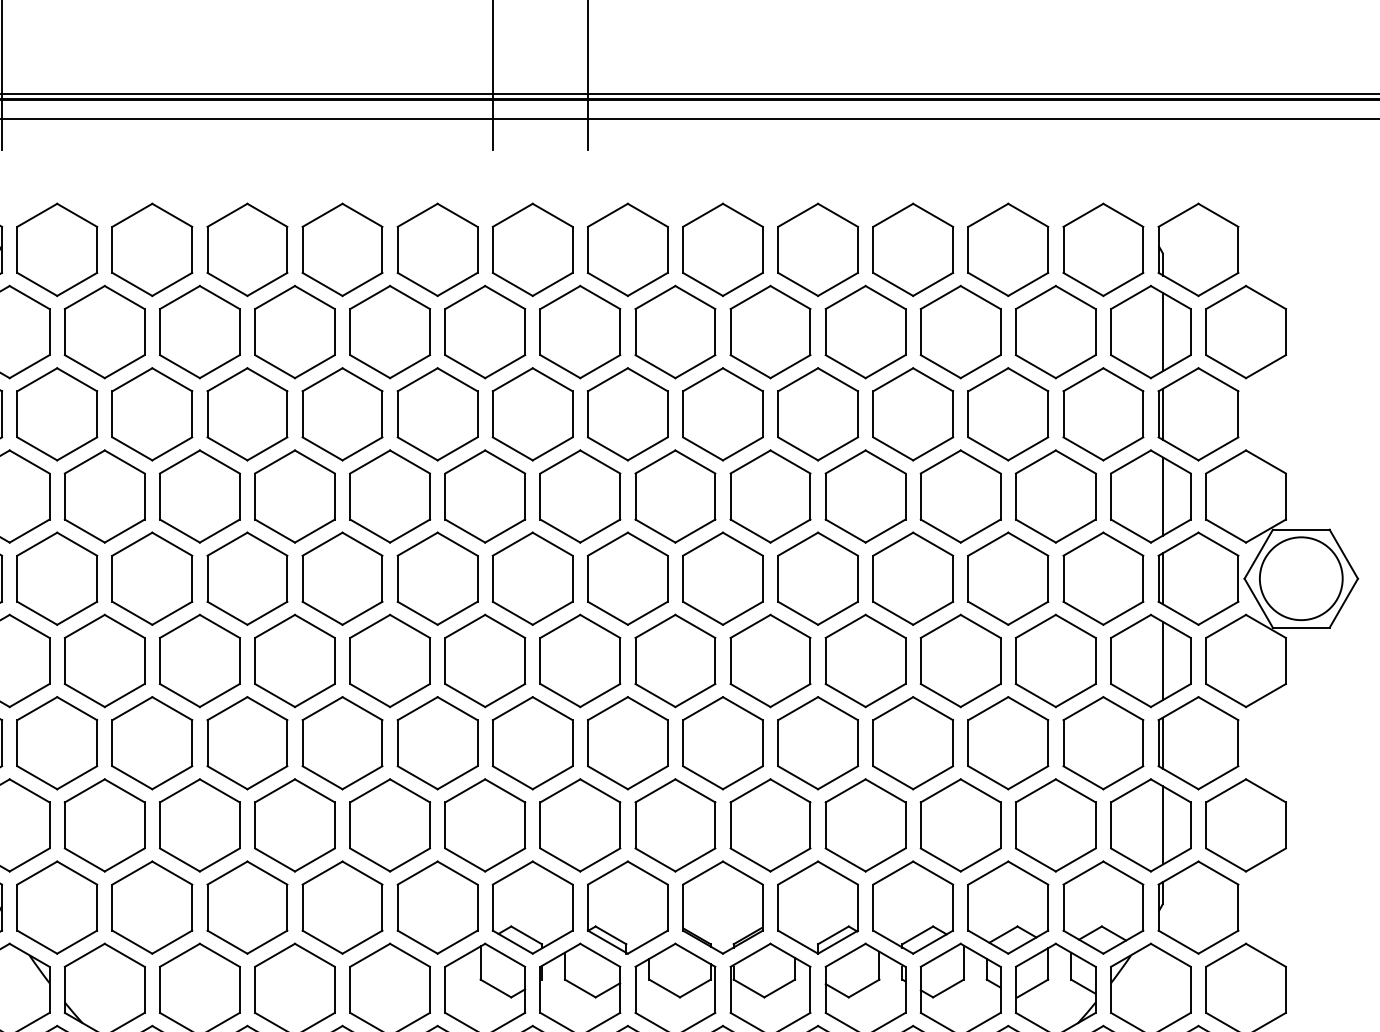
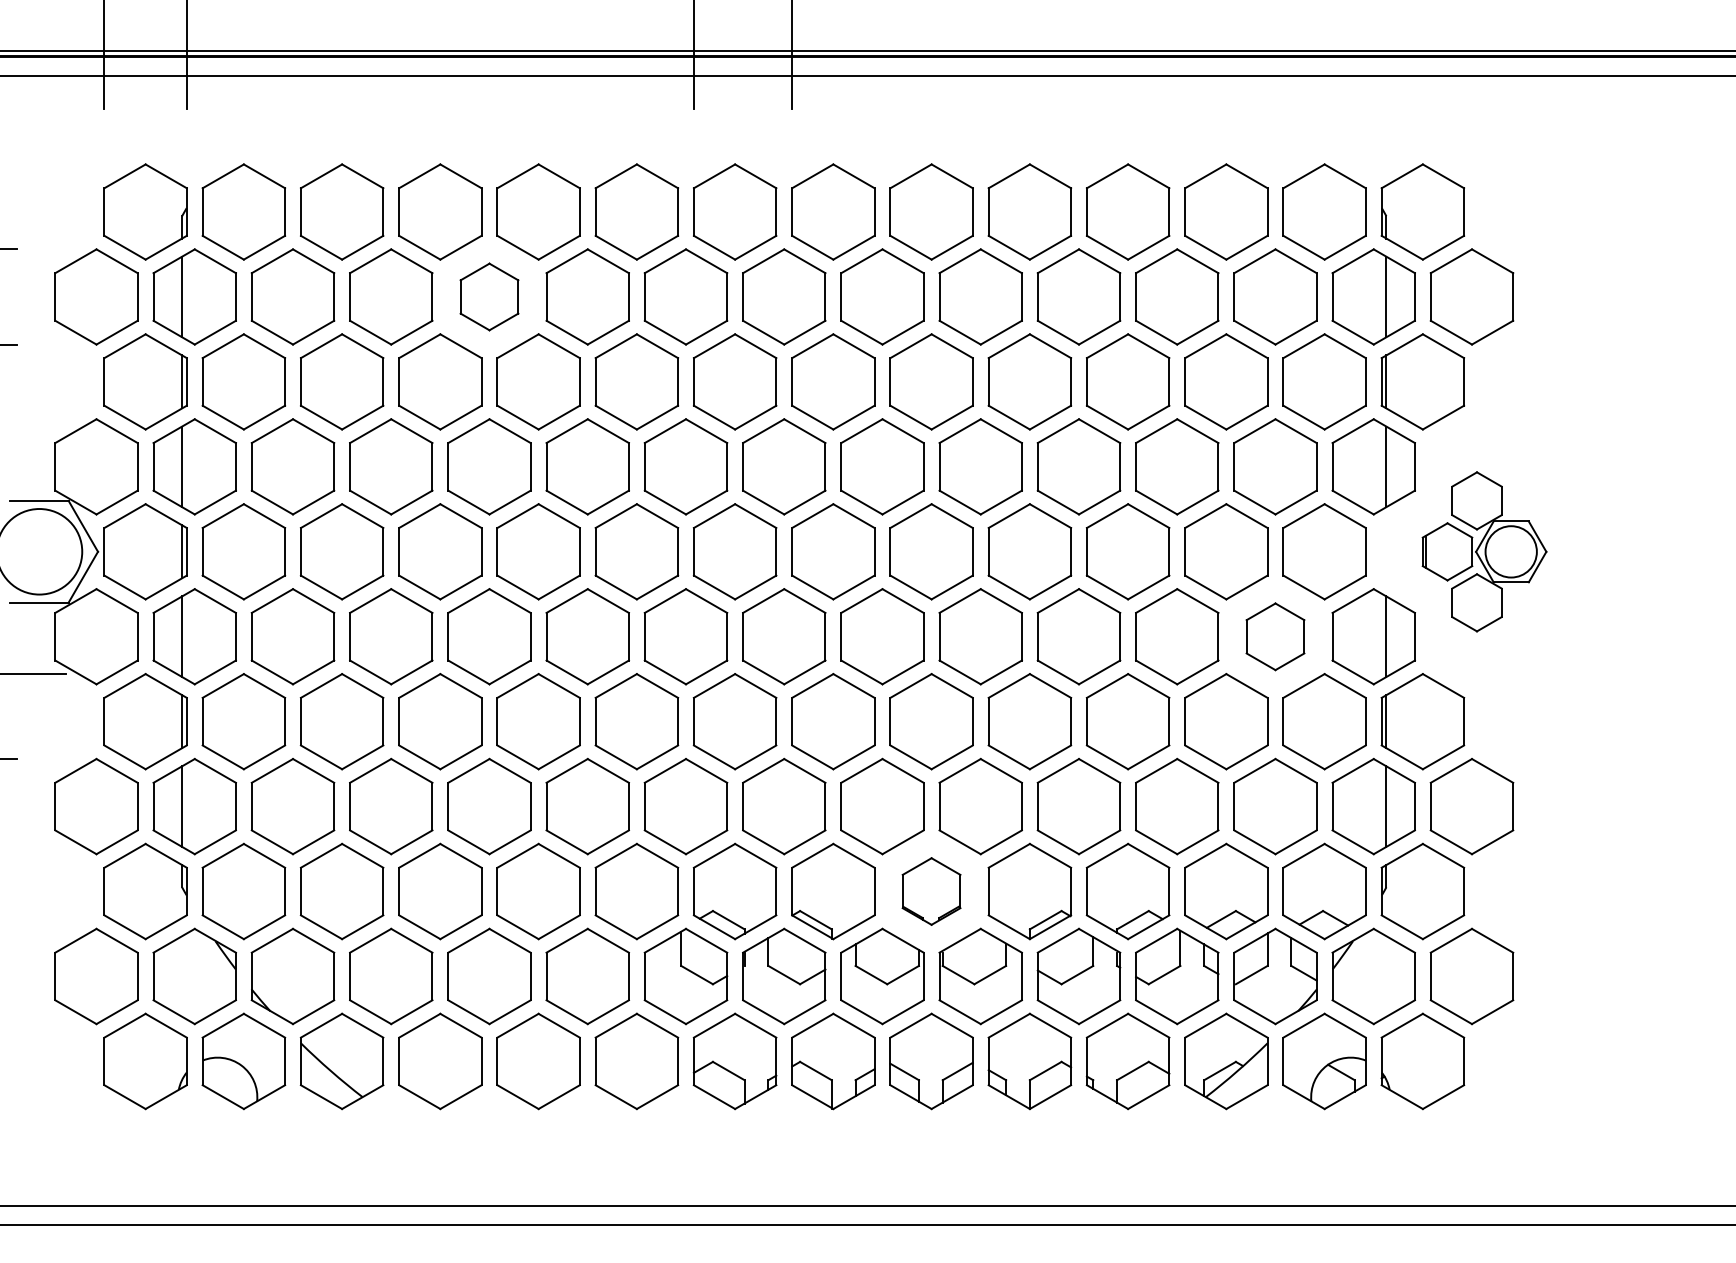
part: (294, 331) -> (489, 296), size x0.7
part: (1258, 578) -> (1484, 551), size x0.6
part: (1055, 660) -> (1275, 636), size x0.7
part: (722, 907) -> (931, 891), size x0.7

